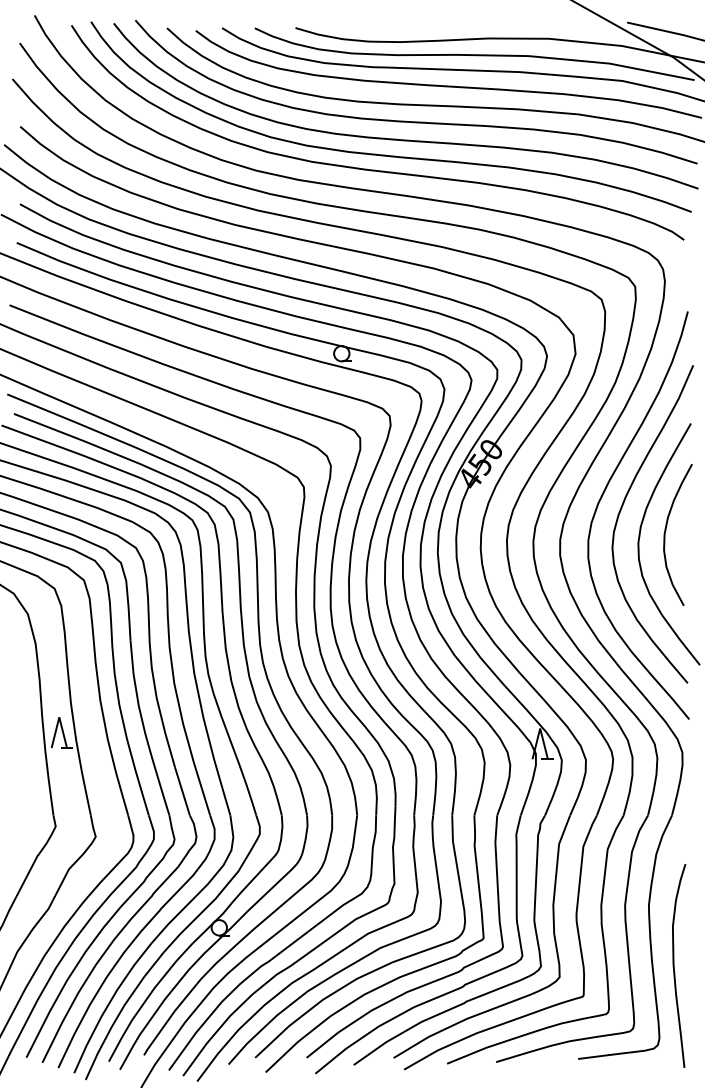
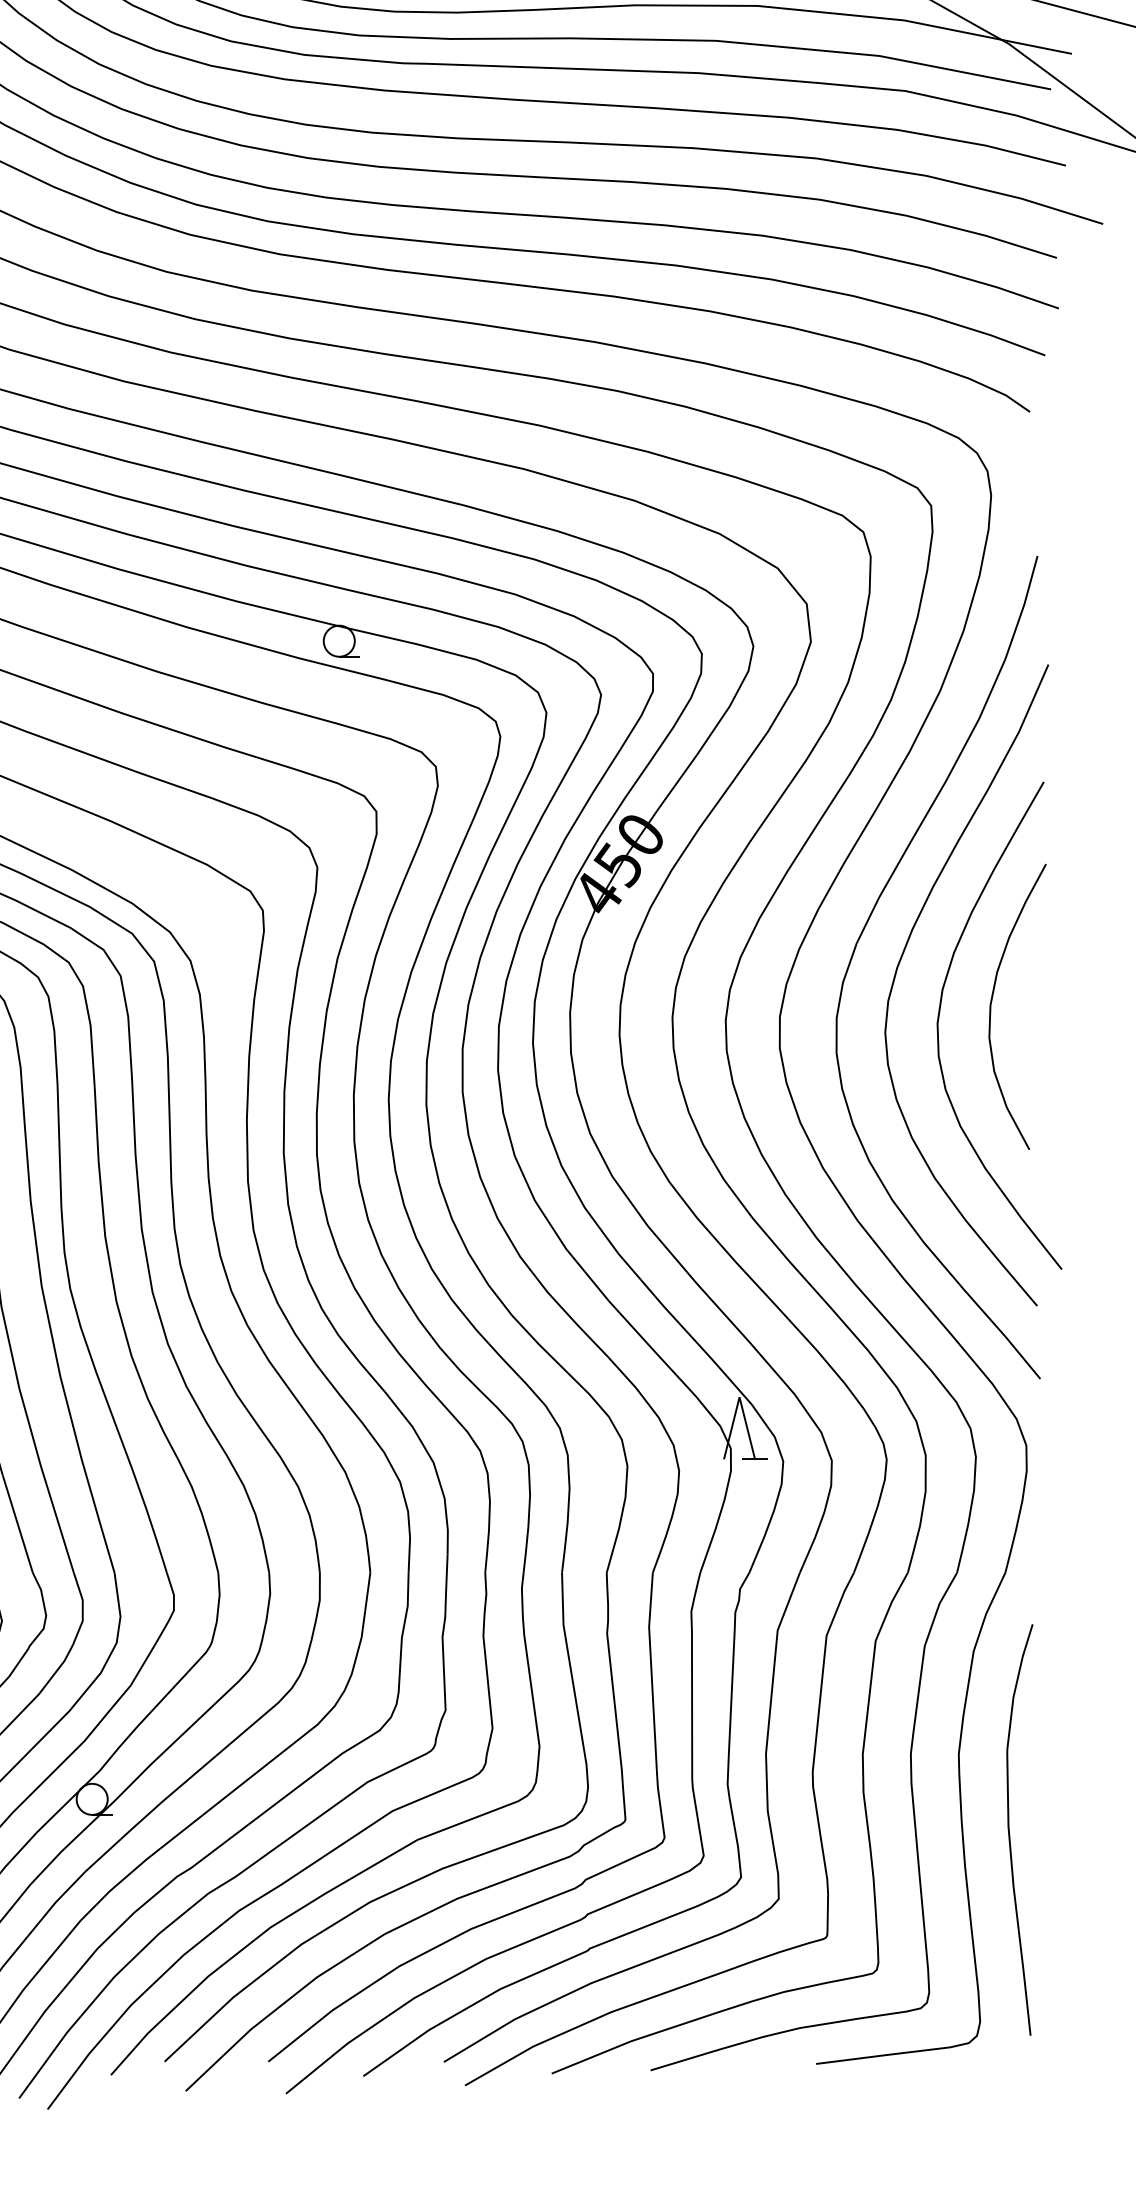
curve: (674, 965) -> (1010, 1828), moved

